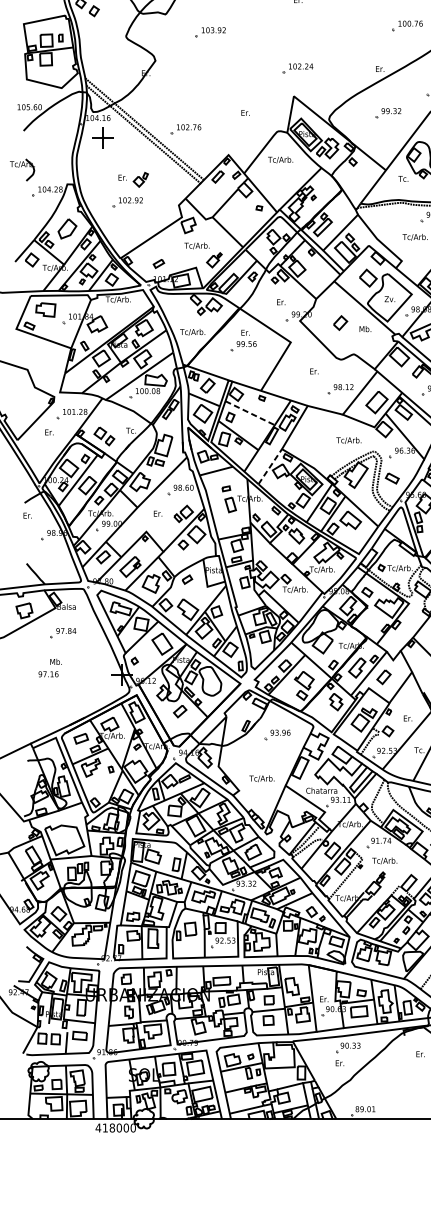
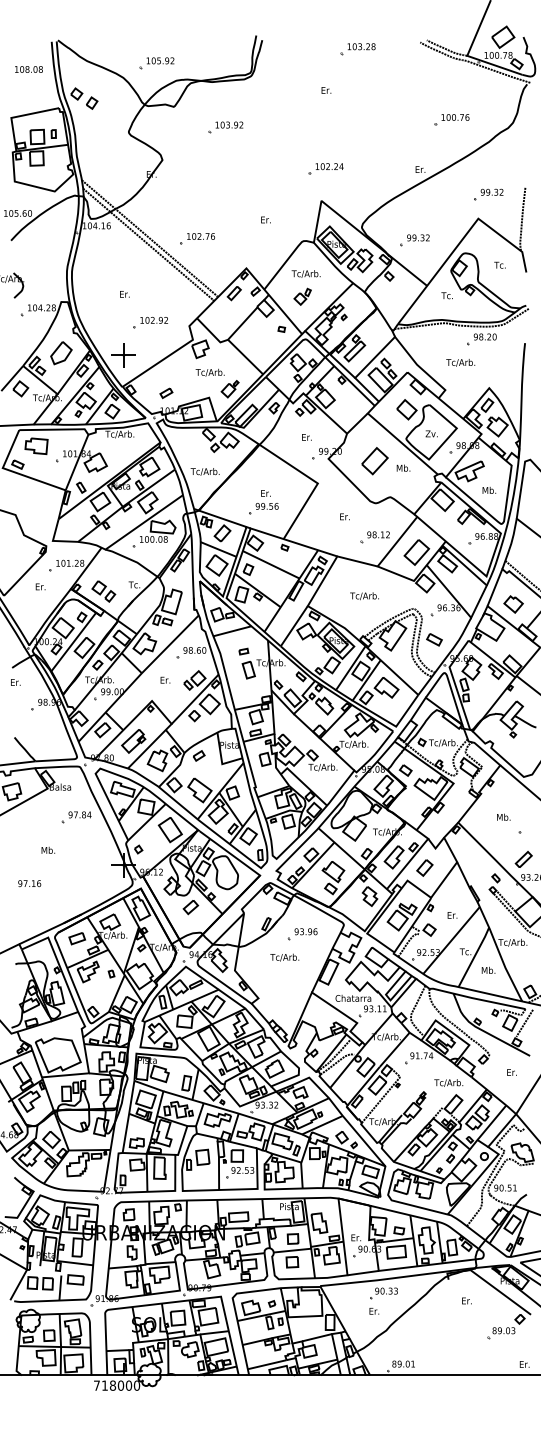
part: (388, 113) -> (414, 240), moved
part: (103, 137) -> (123, 355), moved
part: (140, 179) -> (302, 296), moved
part: (127, 202) -> (150, 322), moved
part: (340, 323) -> (374, 461), size x1.67
part: (243, 340) -> (263, 502), moved
line: (250, 412) -> (271, 564), dashed -> solid
text: (348, 440) -> (364, 596), moved
line: (270, 466) -> (294, 625), dashed -> solid
part: (63, 633) -> (76, 817), moved
text: (48, 674) -> (29, 883), moved
text: (261, 778) -> (284, 957), moved
text: (384, 860) -> (448, 1082), moved
text: (98, 1127) -> (96, 1385), 418000 -> 718000

